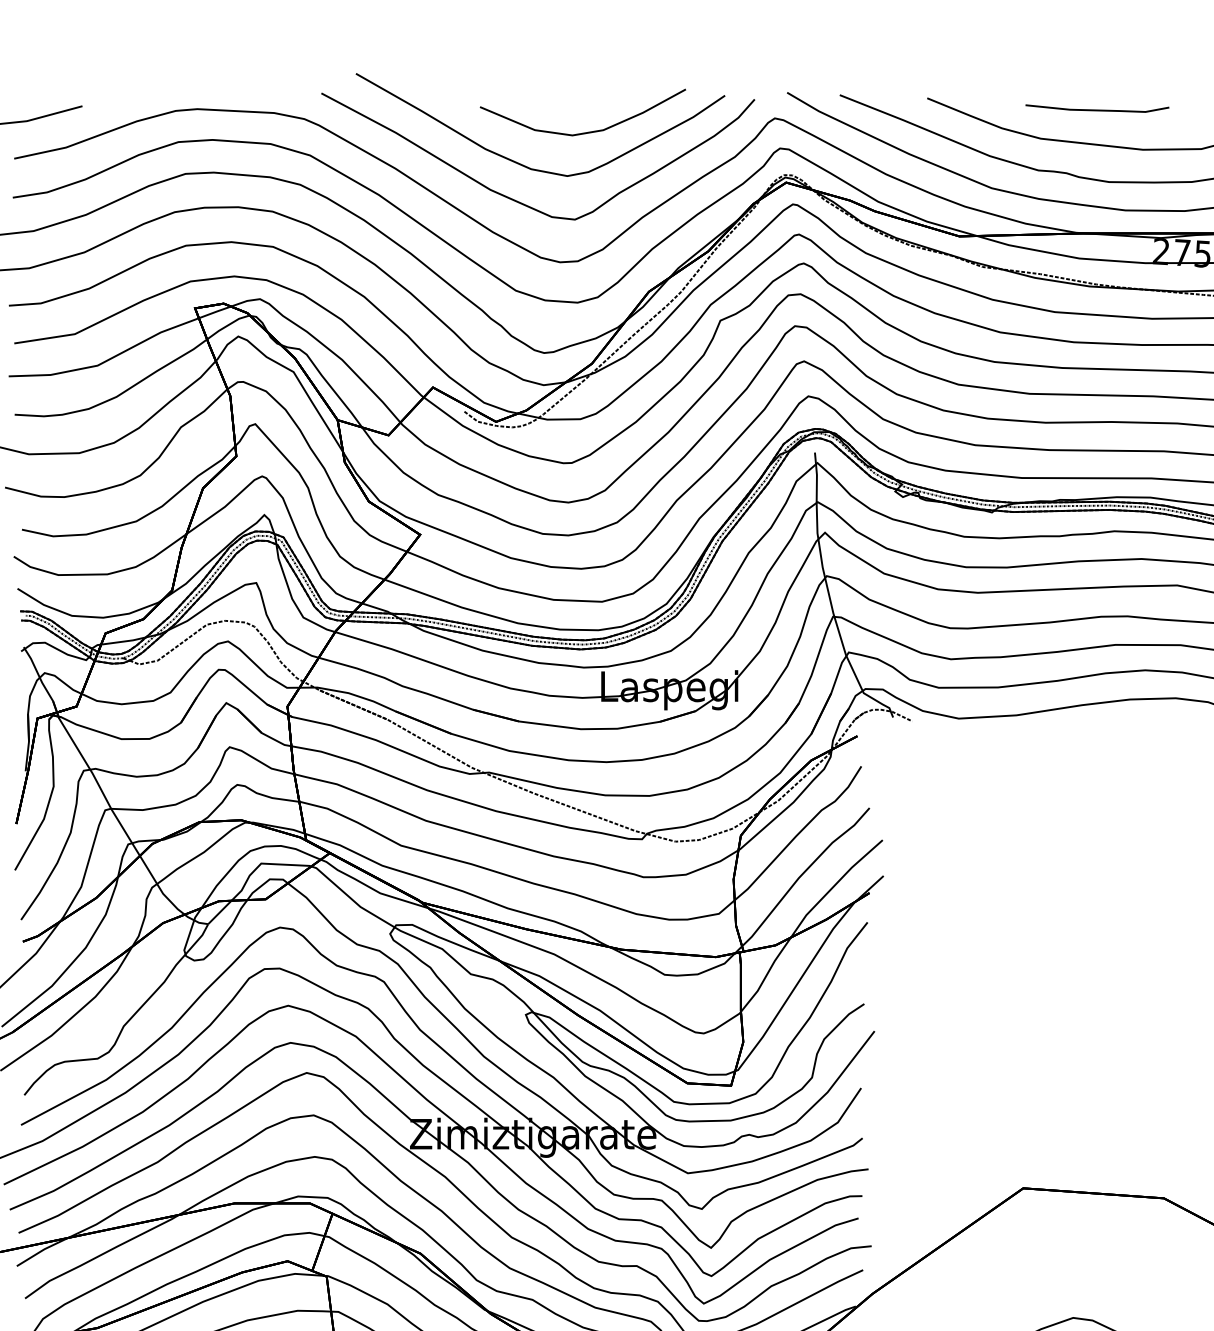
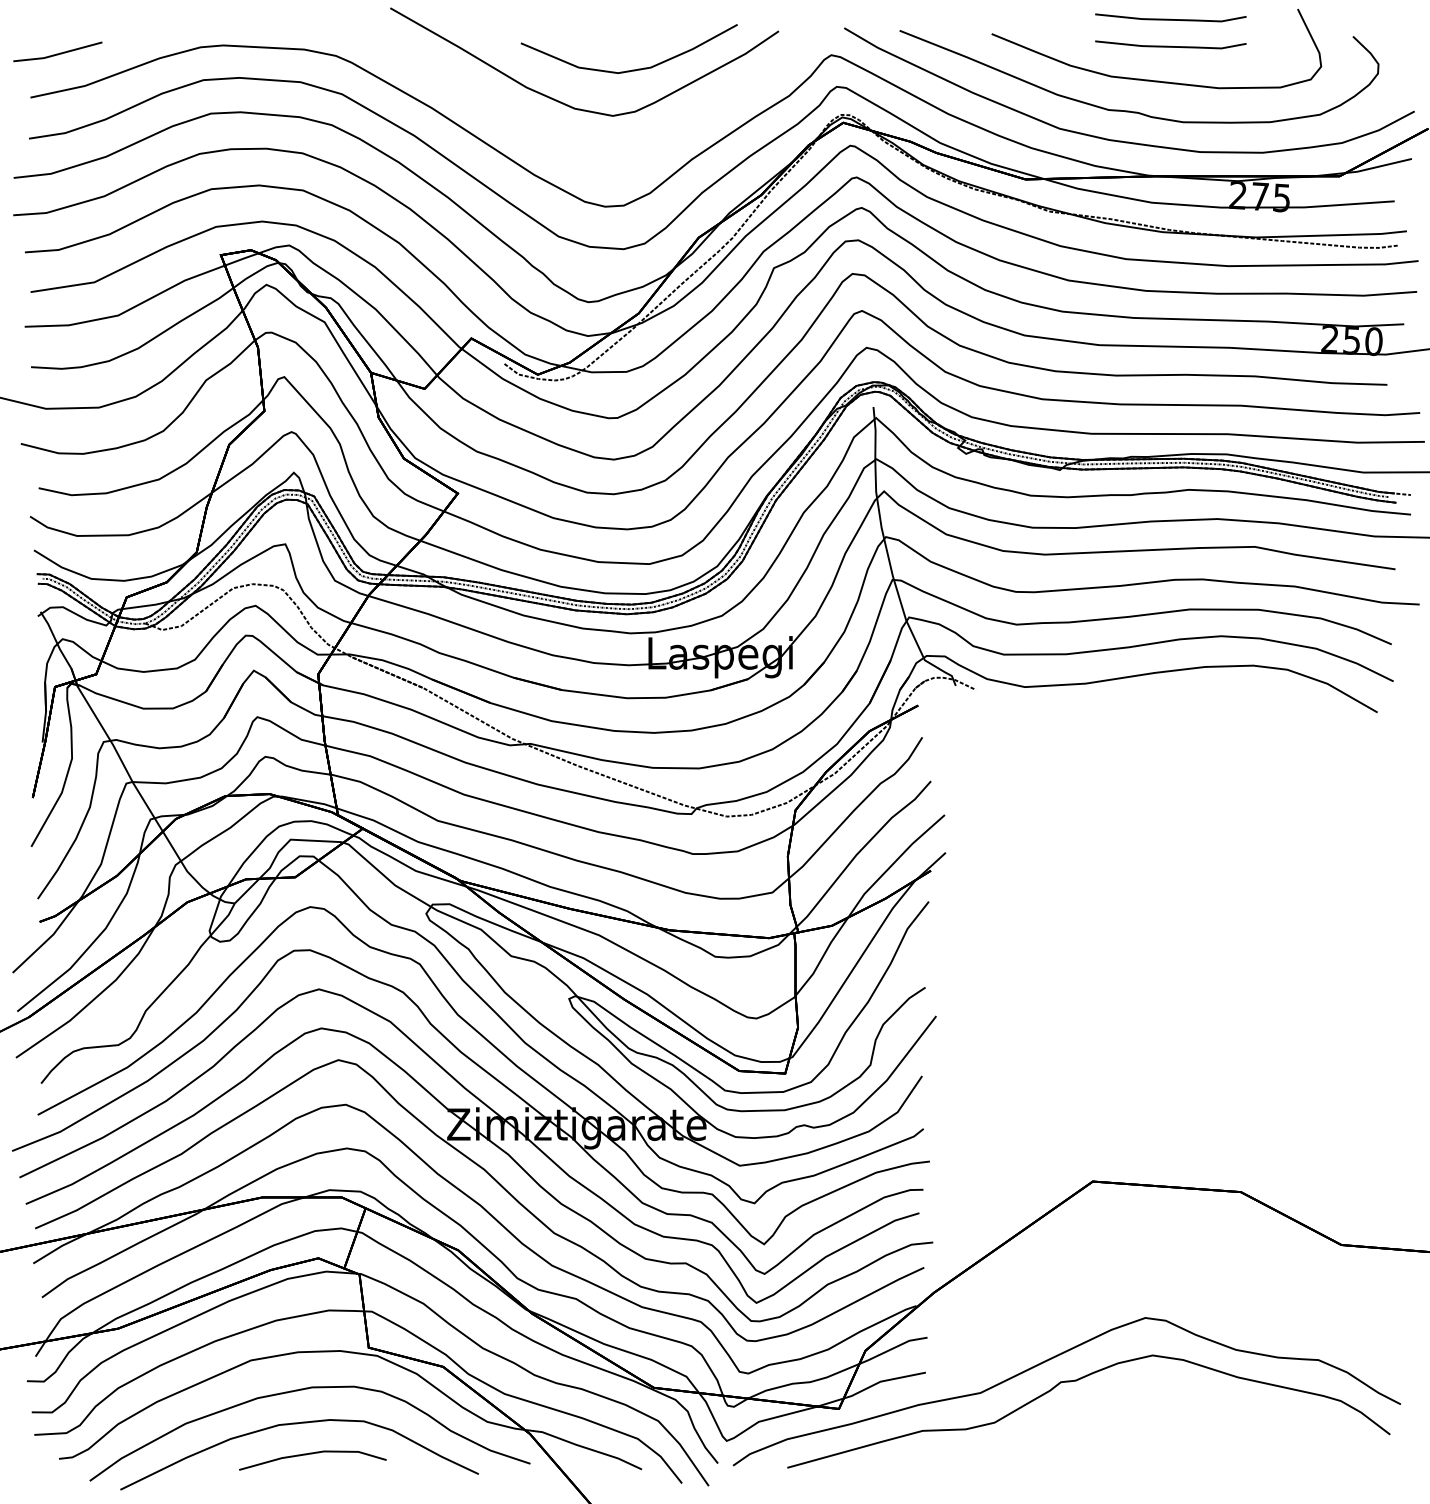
line: (1097, 83) -> (1170, 18), added
curve: (521, 202) -> (564, 143), removed

